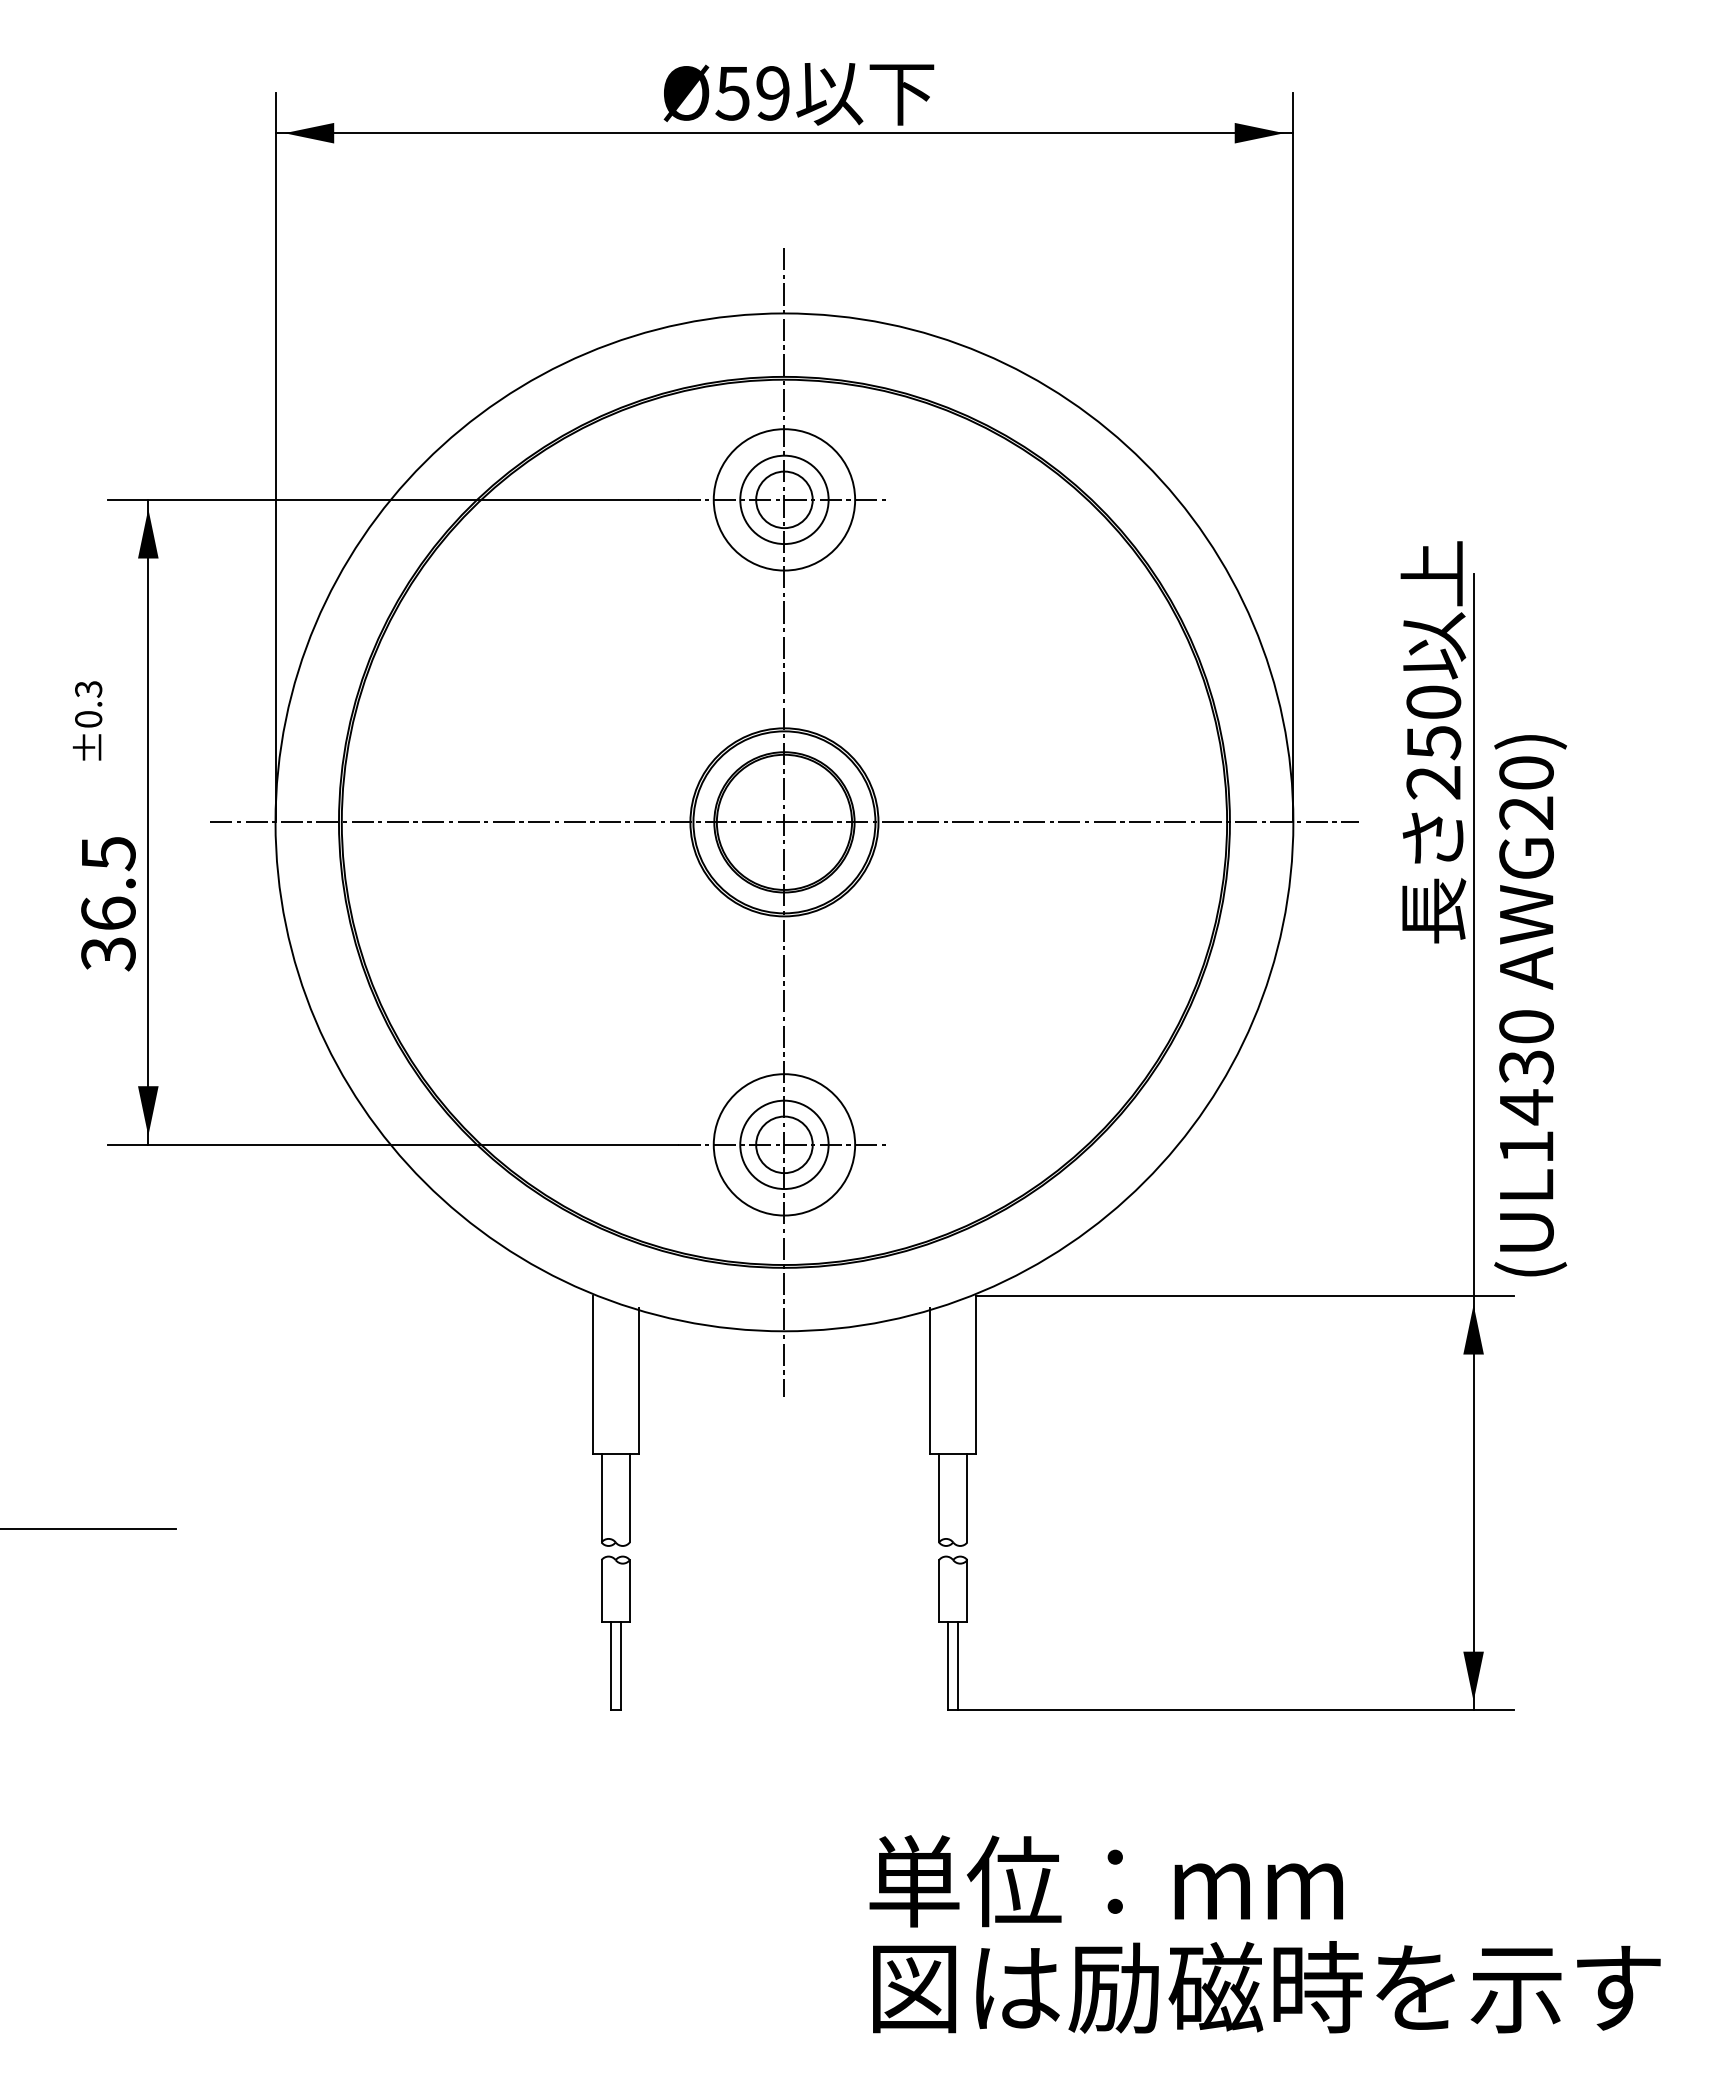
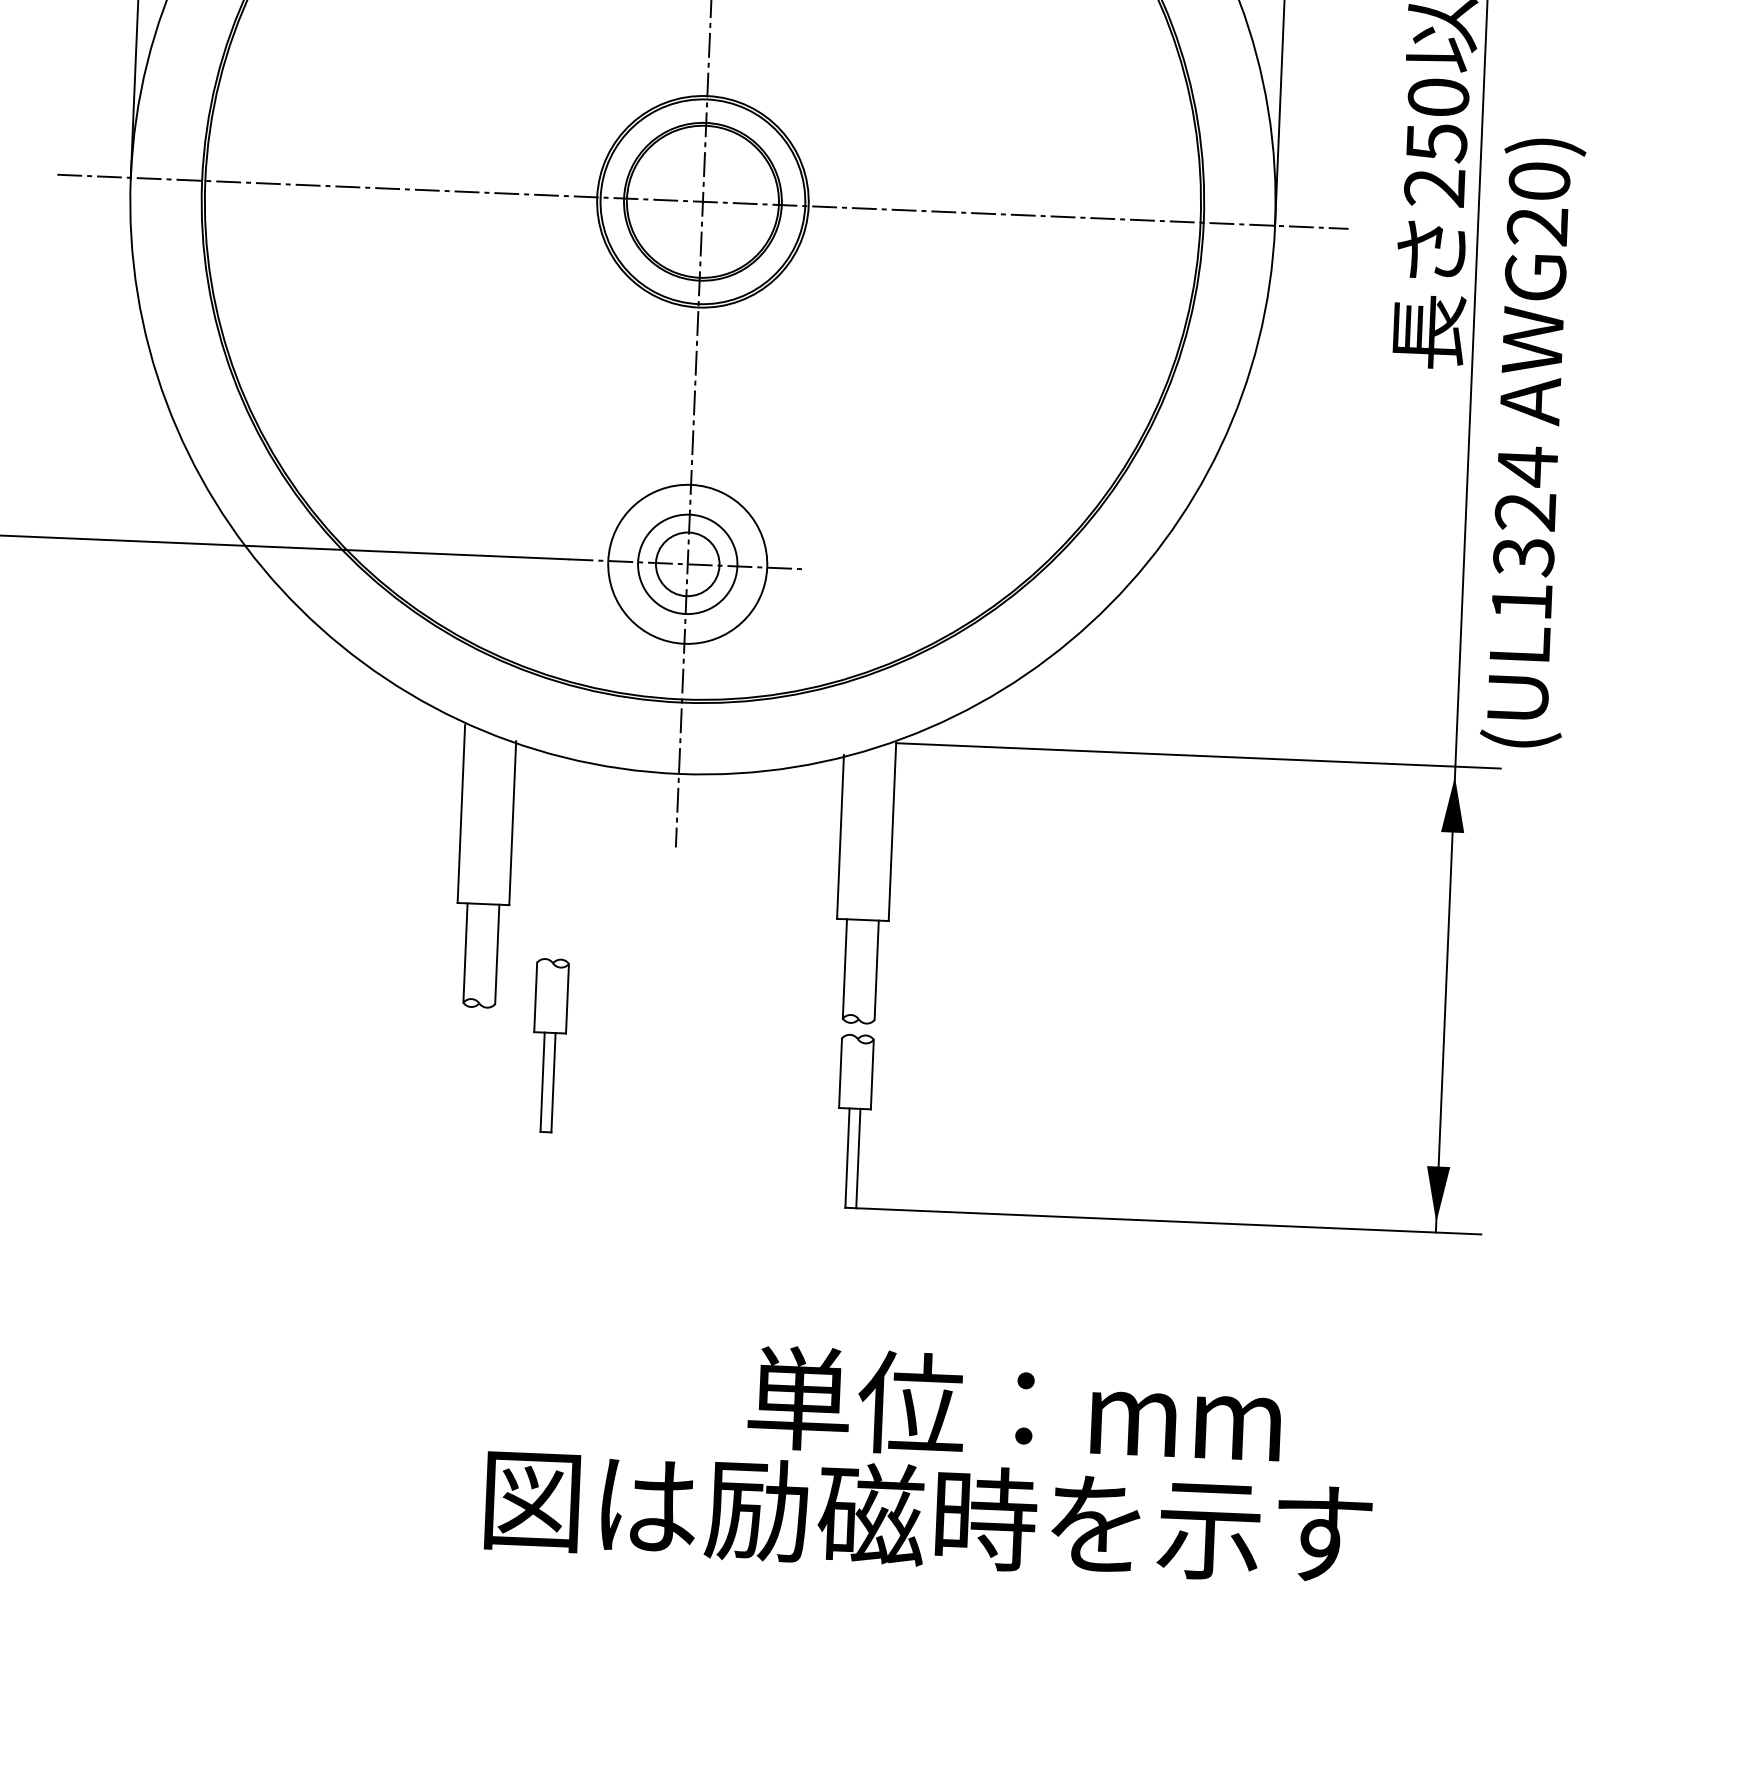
text: (1526, 1066) -> (1525, 511), (UL1430 -> (UL1324
part: (615, 1632) -> (549, 1044), moved
text: (1266, 1987) -> (928, 1516), moved

